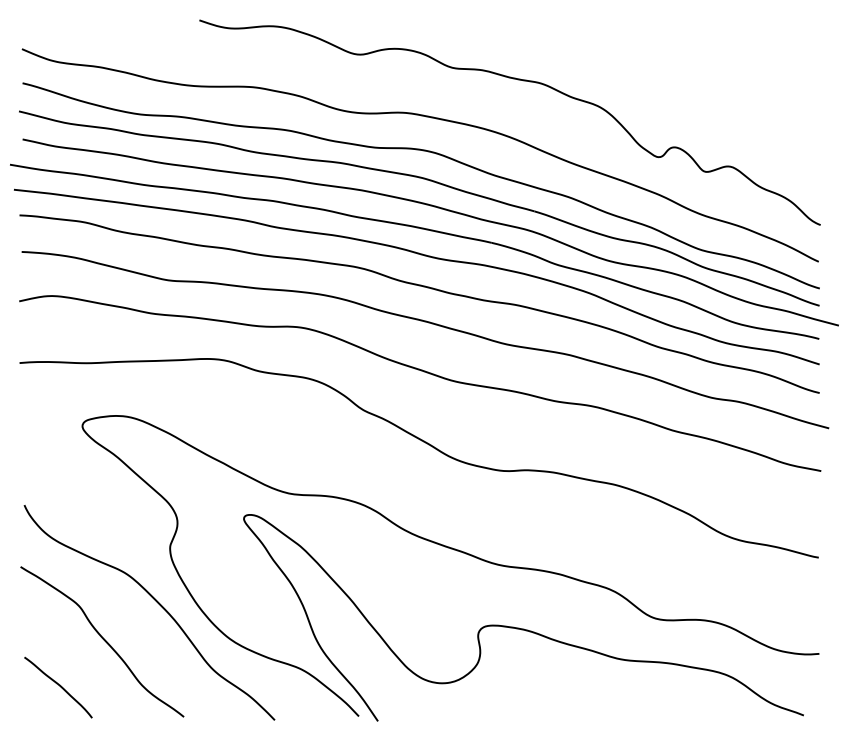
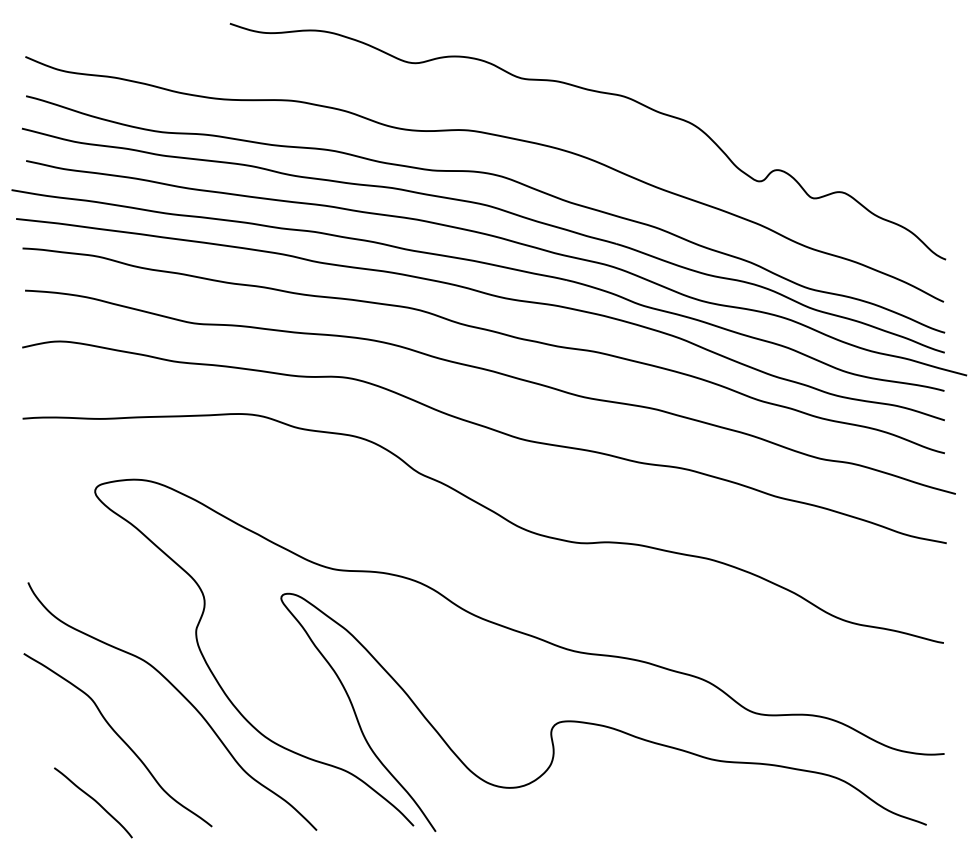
curve: (59, 686) -> (94, 801), moved

